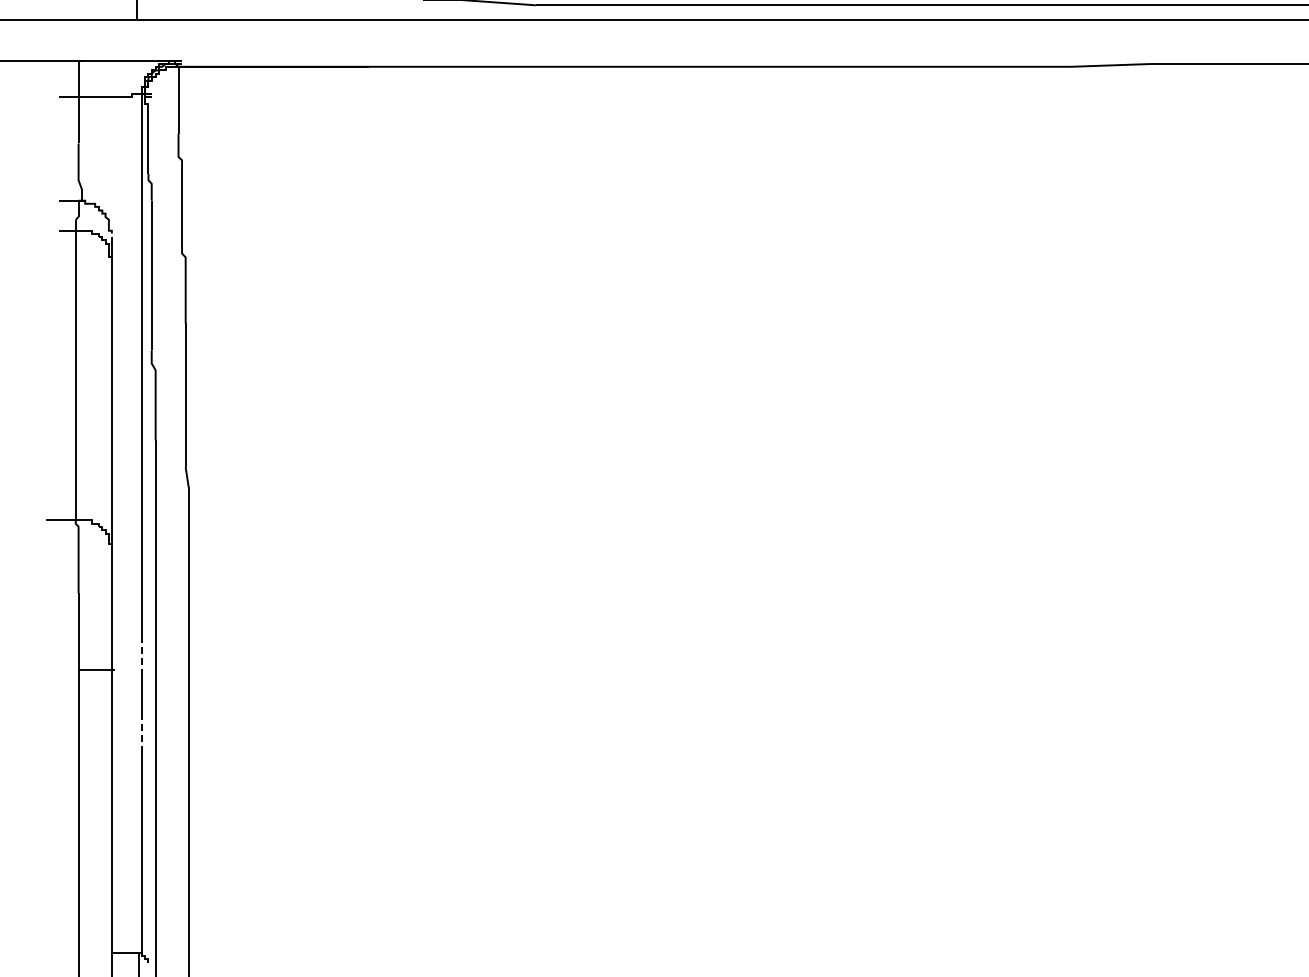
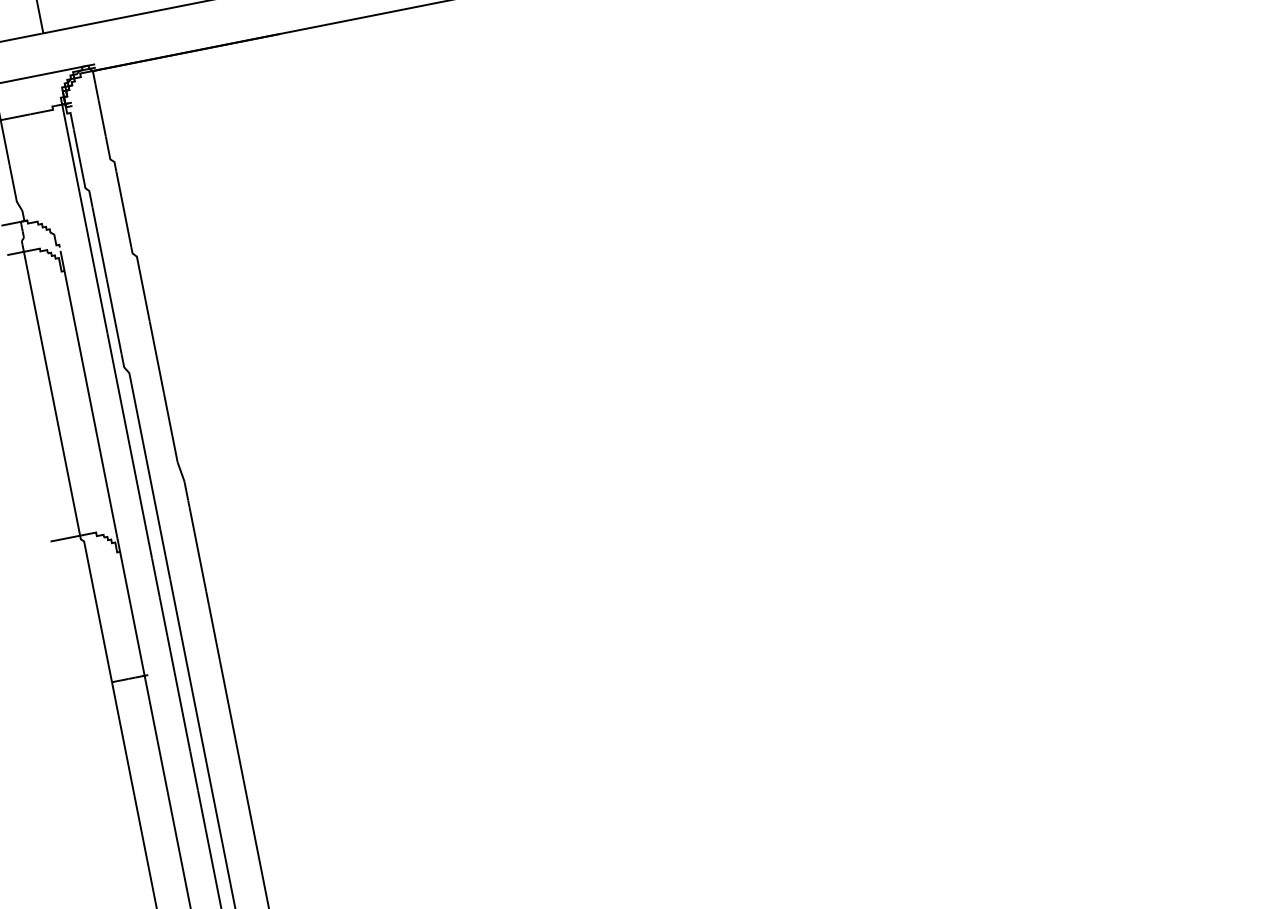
line: (141, 655) -> (170, 655), dashed -> solid
line: (141, 733) -> (186, 732), dashed -> solid

